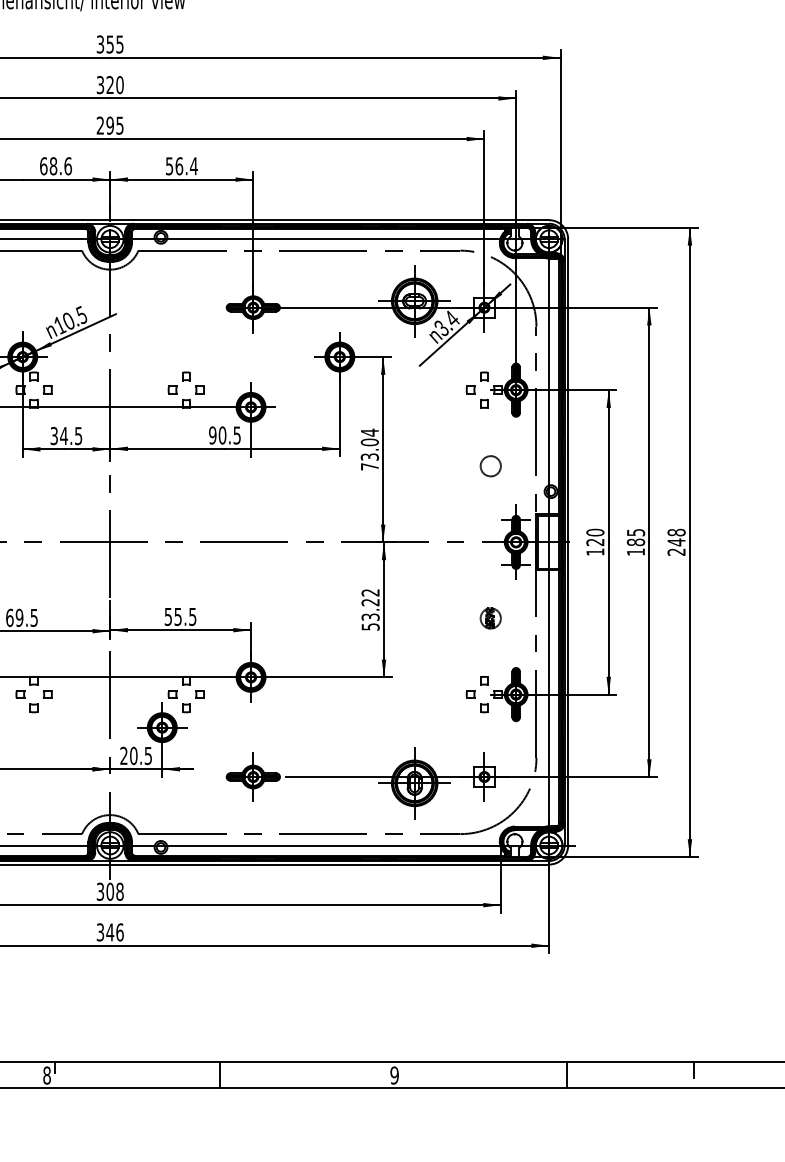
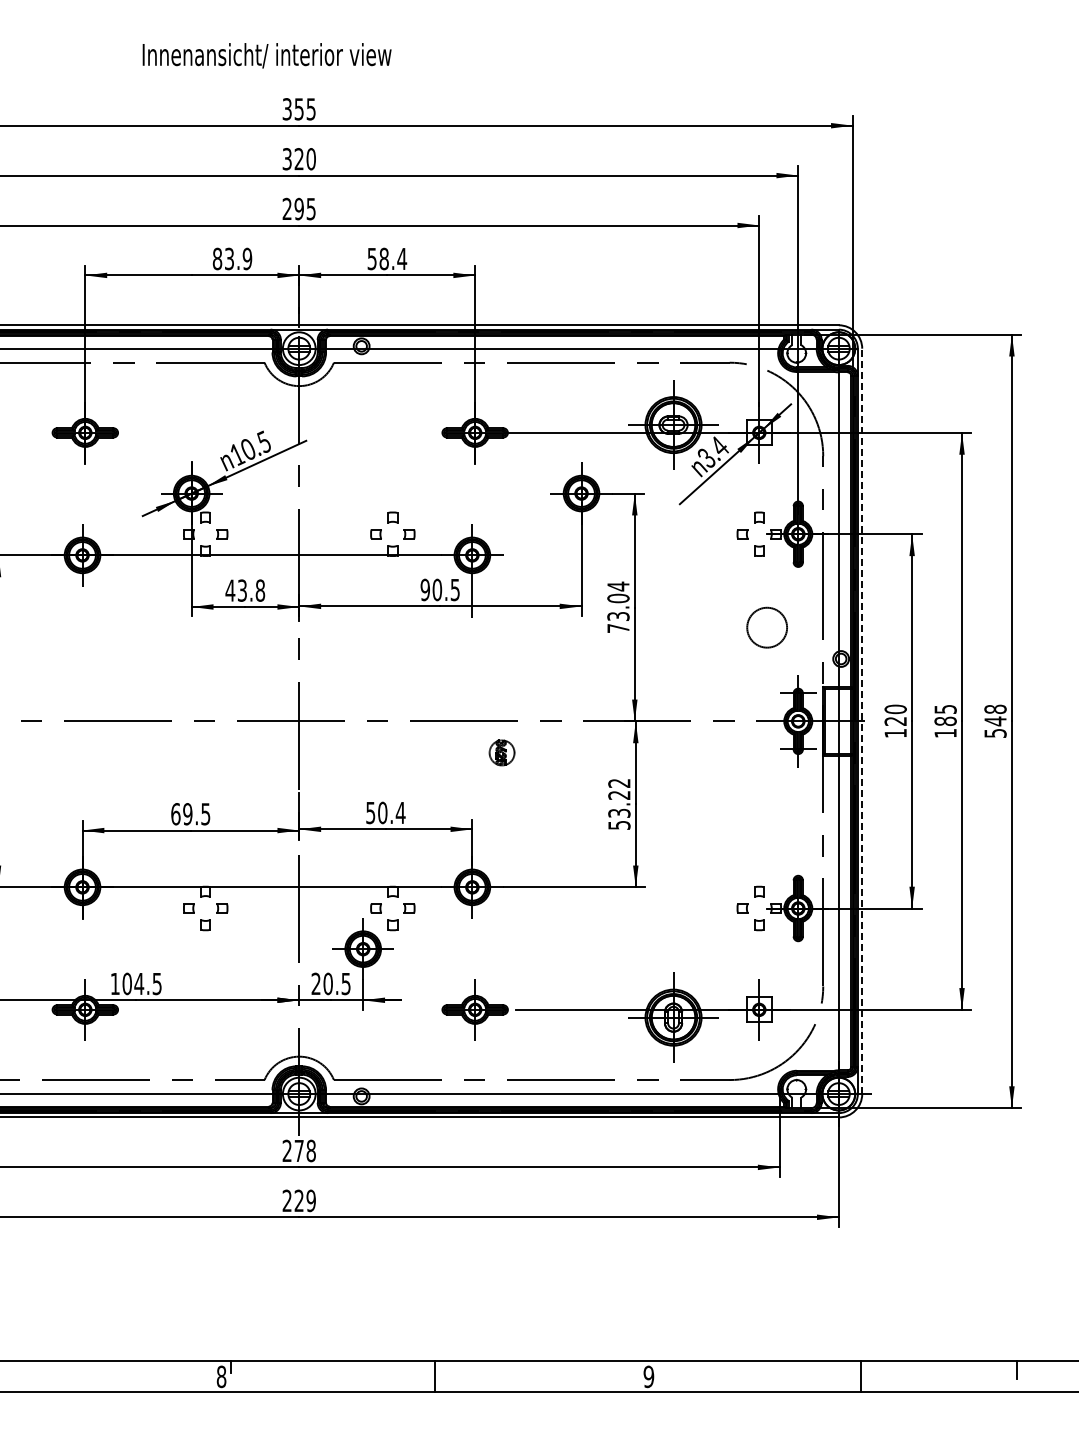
text: (55, 165) -> (232, 258), 68.6 -> 83.9
text: (178, 165) -> (383, 258), 56.4 -> 58.4
text: (66, 435) -> (245, 590), 34.5 -> 43.8
circle: (490, 466) -> (766, 627), size x1.6
line: (568, 542) -> (862, 721), solid -> dashed
text: (676, 552) -> (995, 733), 248 -> 548
text: (185, 616) -> (391, 812), 55.5 -> 50.4
part: (490, 618) -> (501, 752), moved
text: (104, 891) -> (292, 1150), 308 -> 278
text: (110, 932) -> (299, 1200), 346 -> 229

